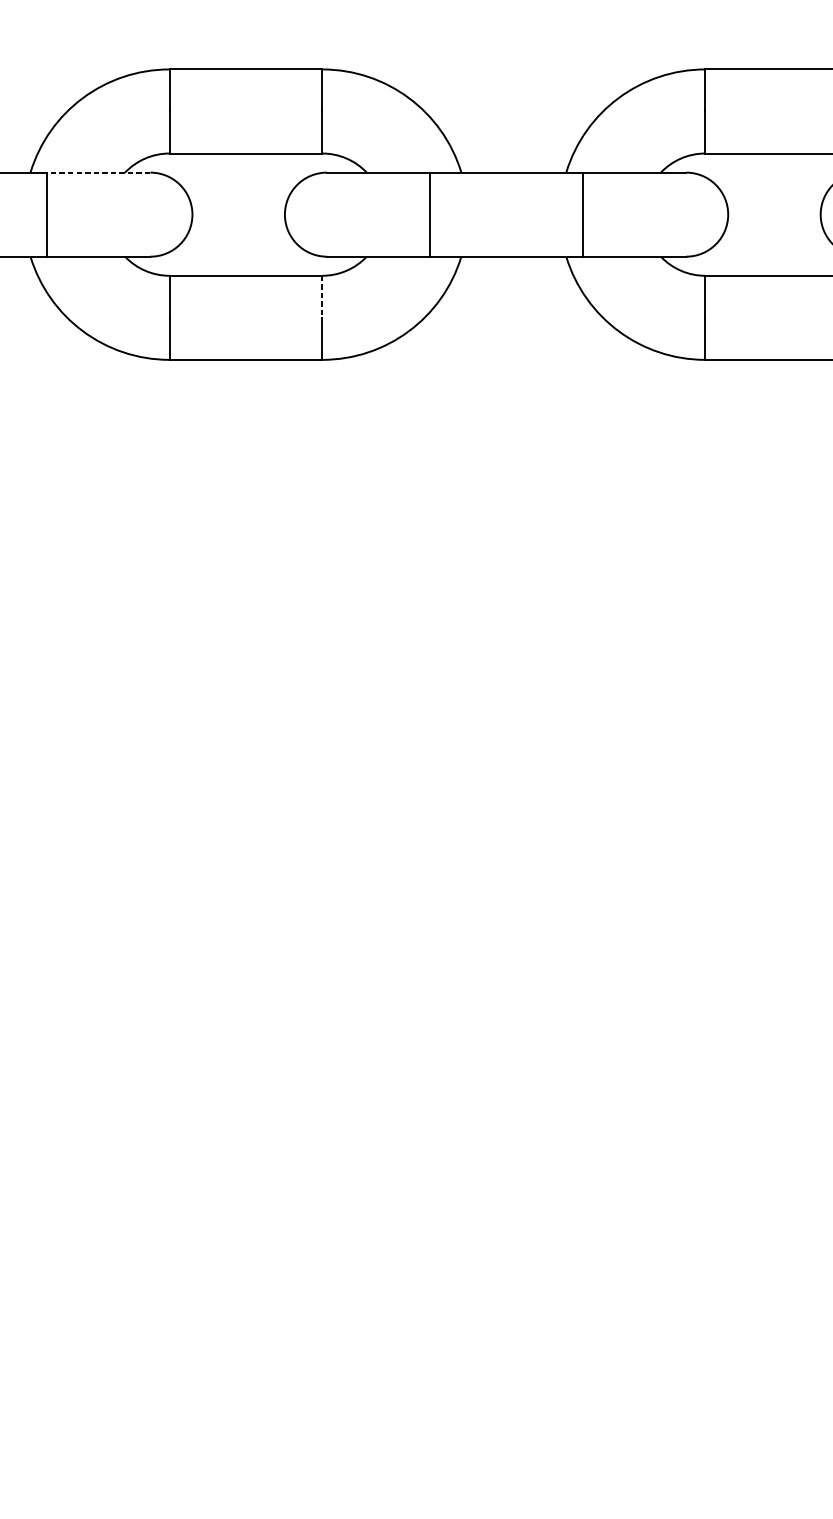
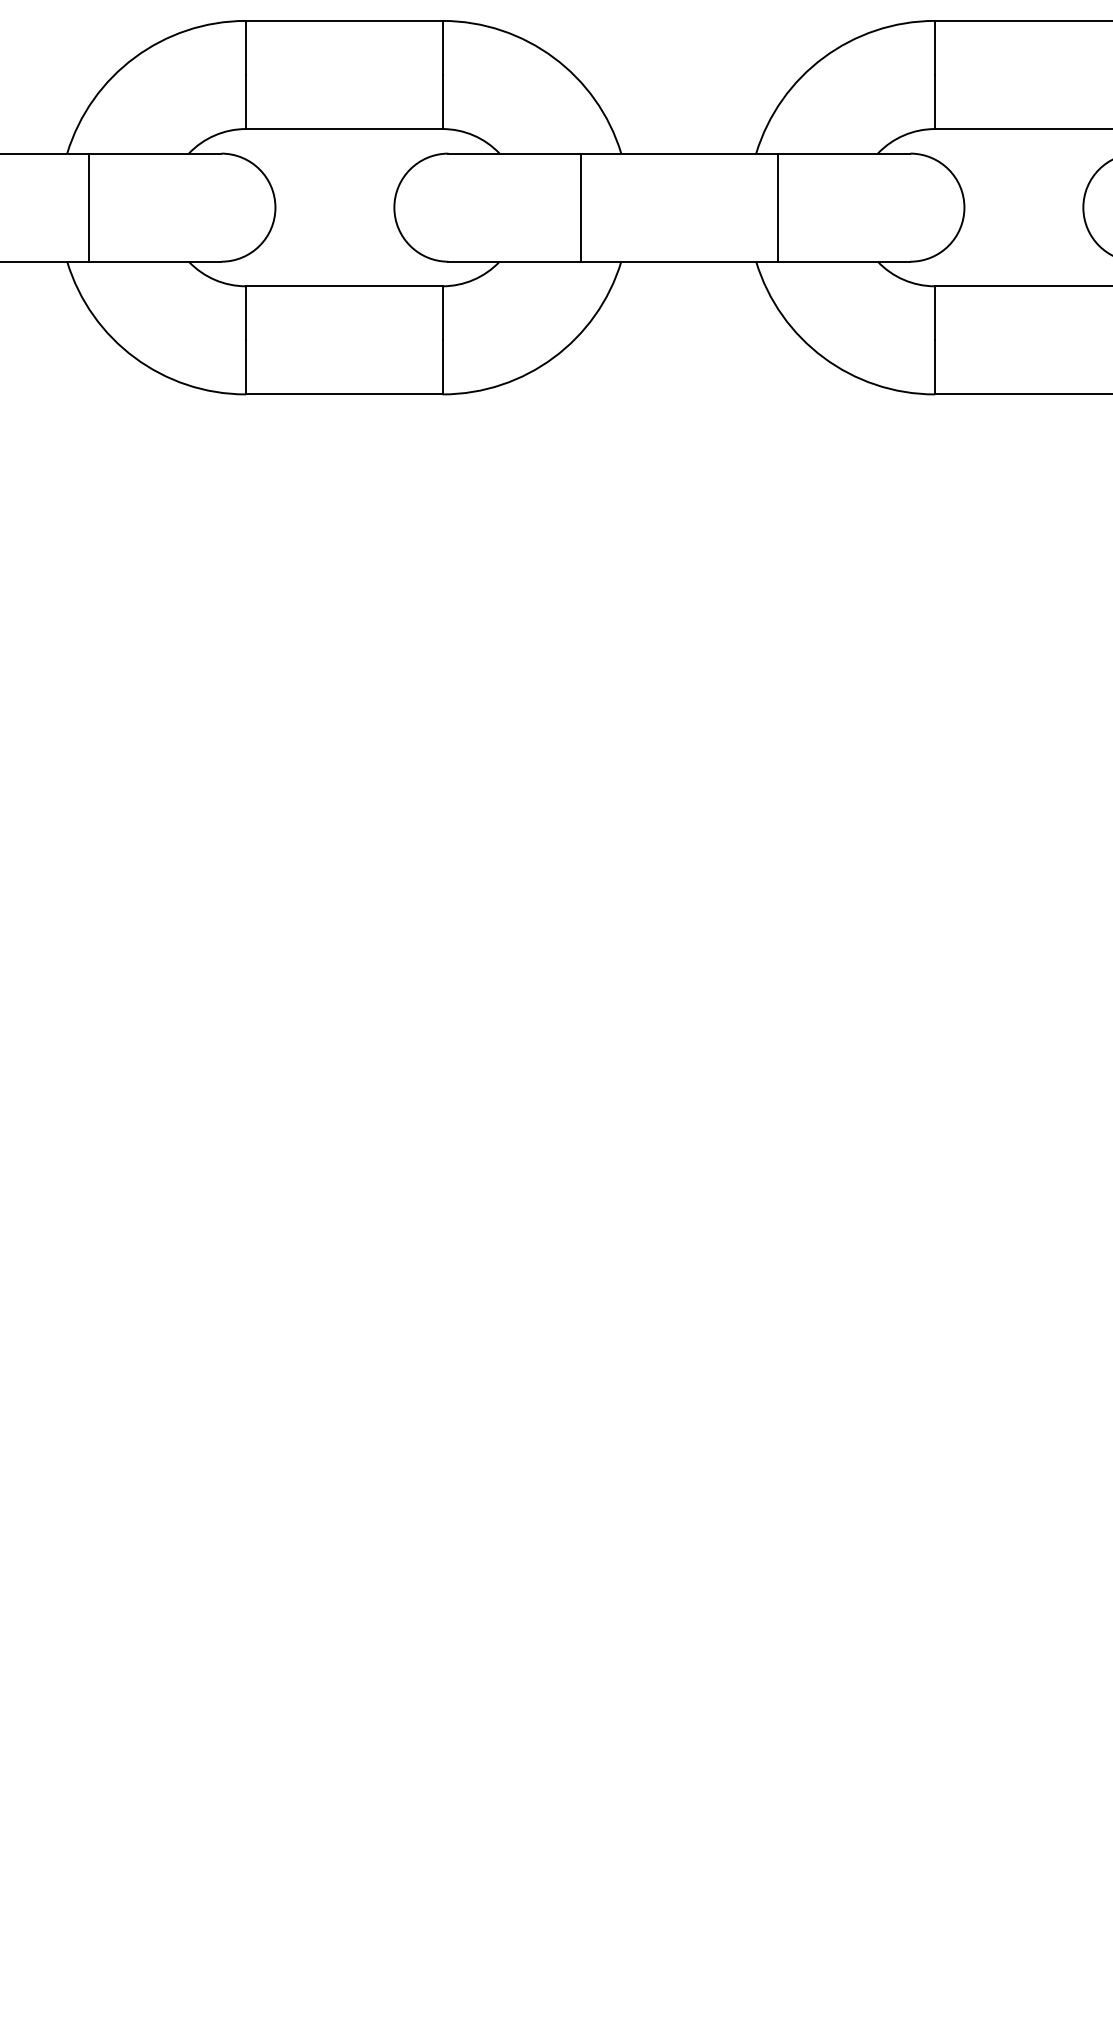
line: (98, 172) -> (154, 153), dashed -> solid
line: (322, 296) -> (442, 313), dashed -> solid

